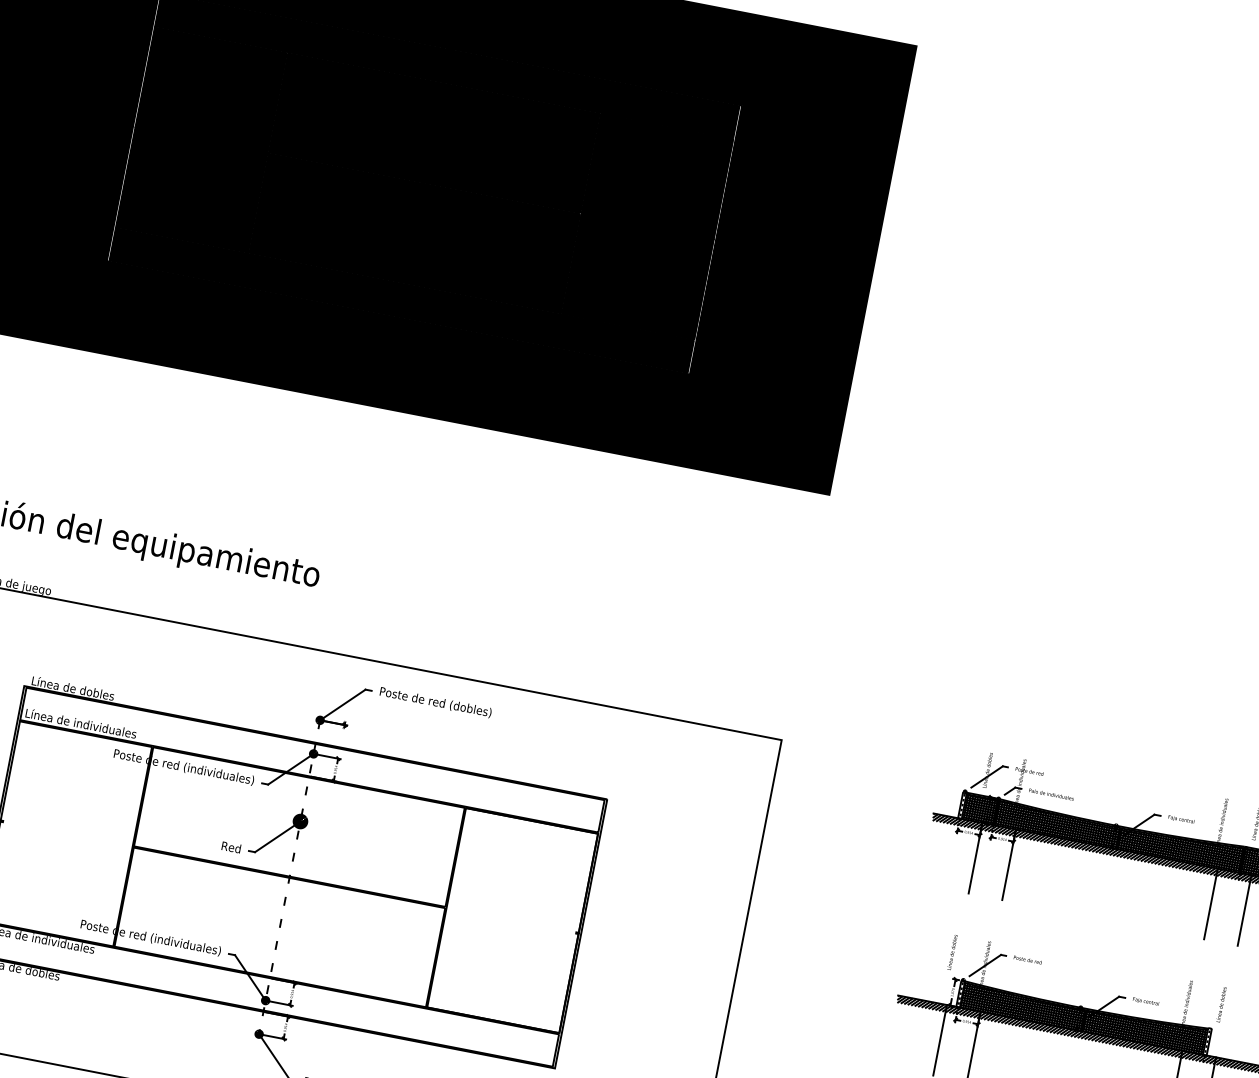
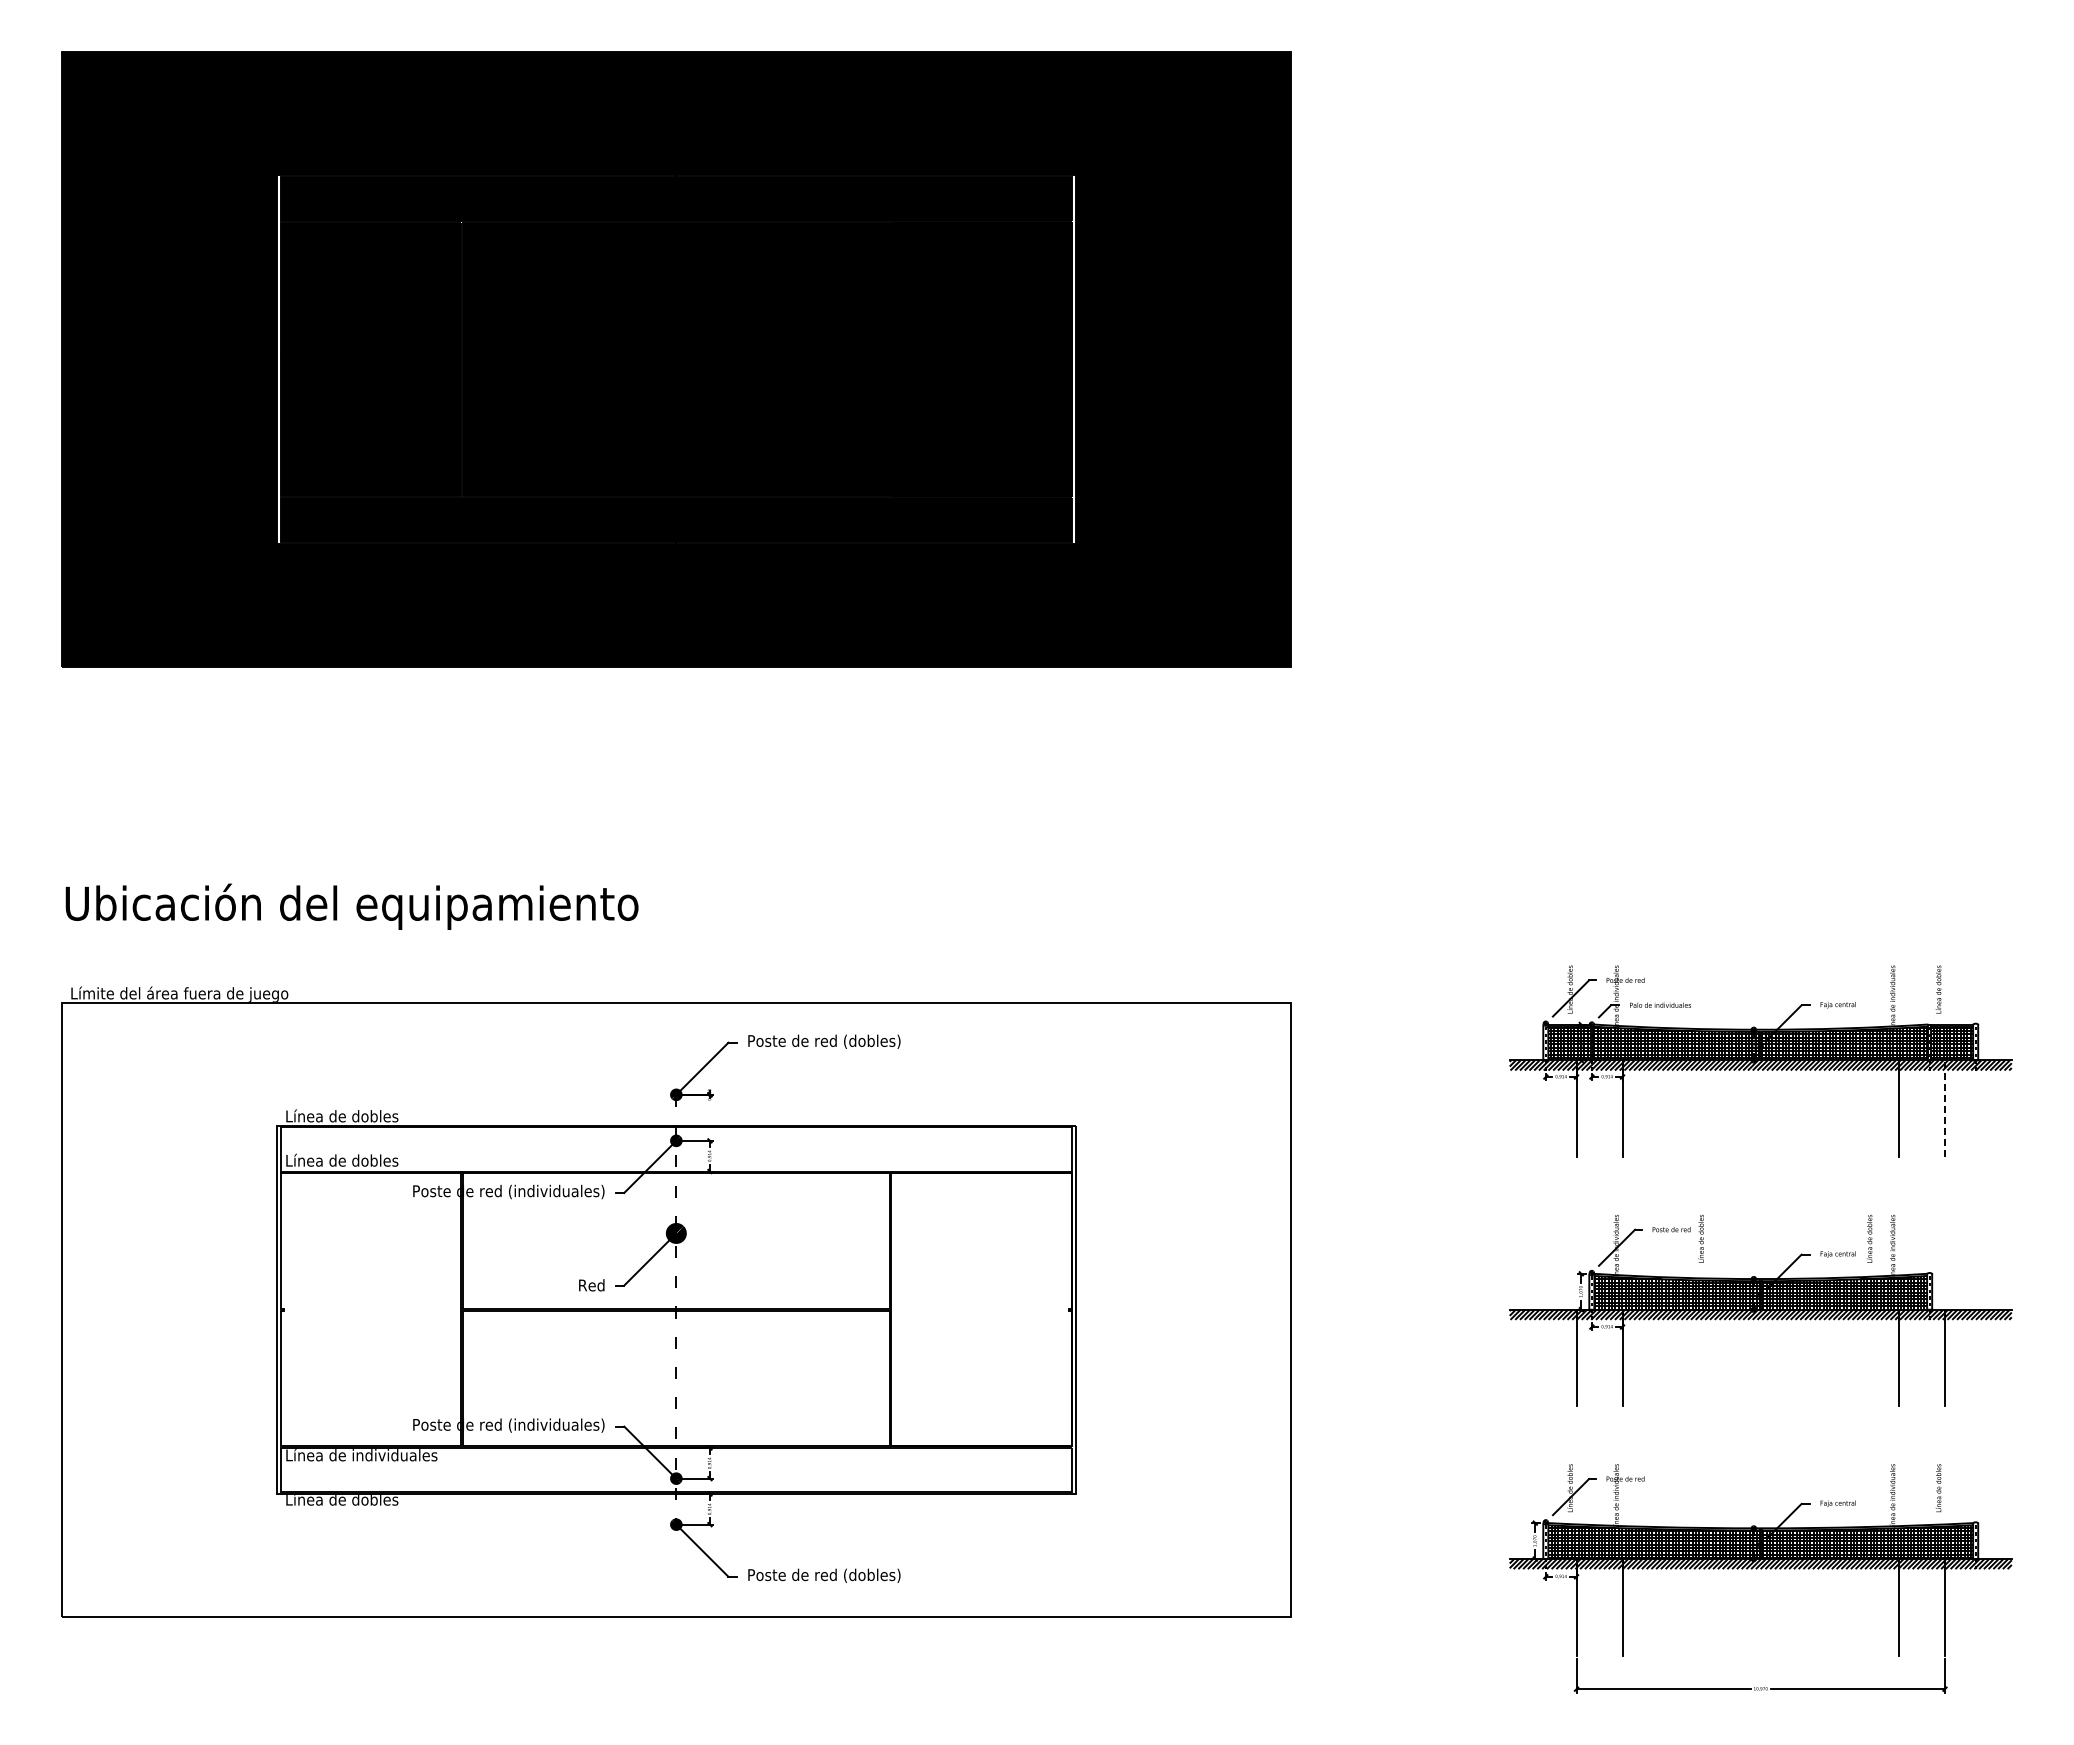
text: (105, 728) -> (394, 1160), Línea de individuales -> Línea de dobles
line: (1244, 910) -> (1944, 1108), solid -> dashed
text: (951, 952) -> (1700, 1238), moved
text: (1221, 1004) -> (1869, 1238), moved

